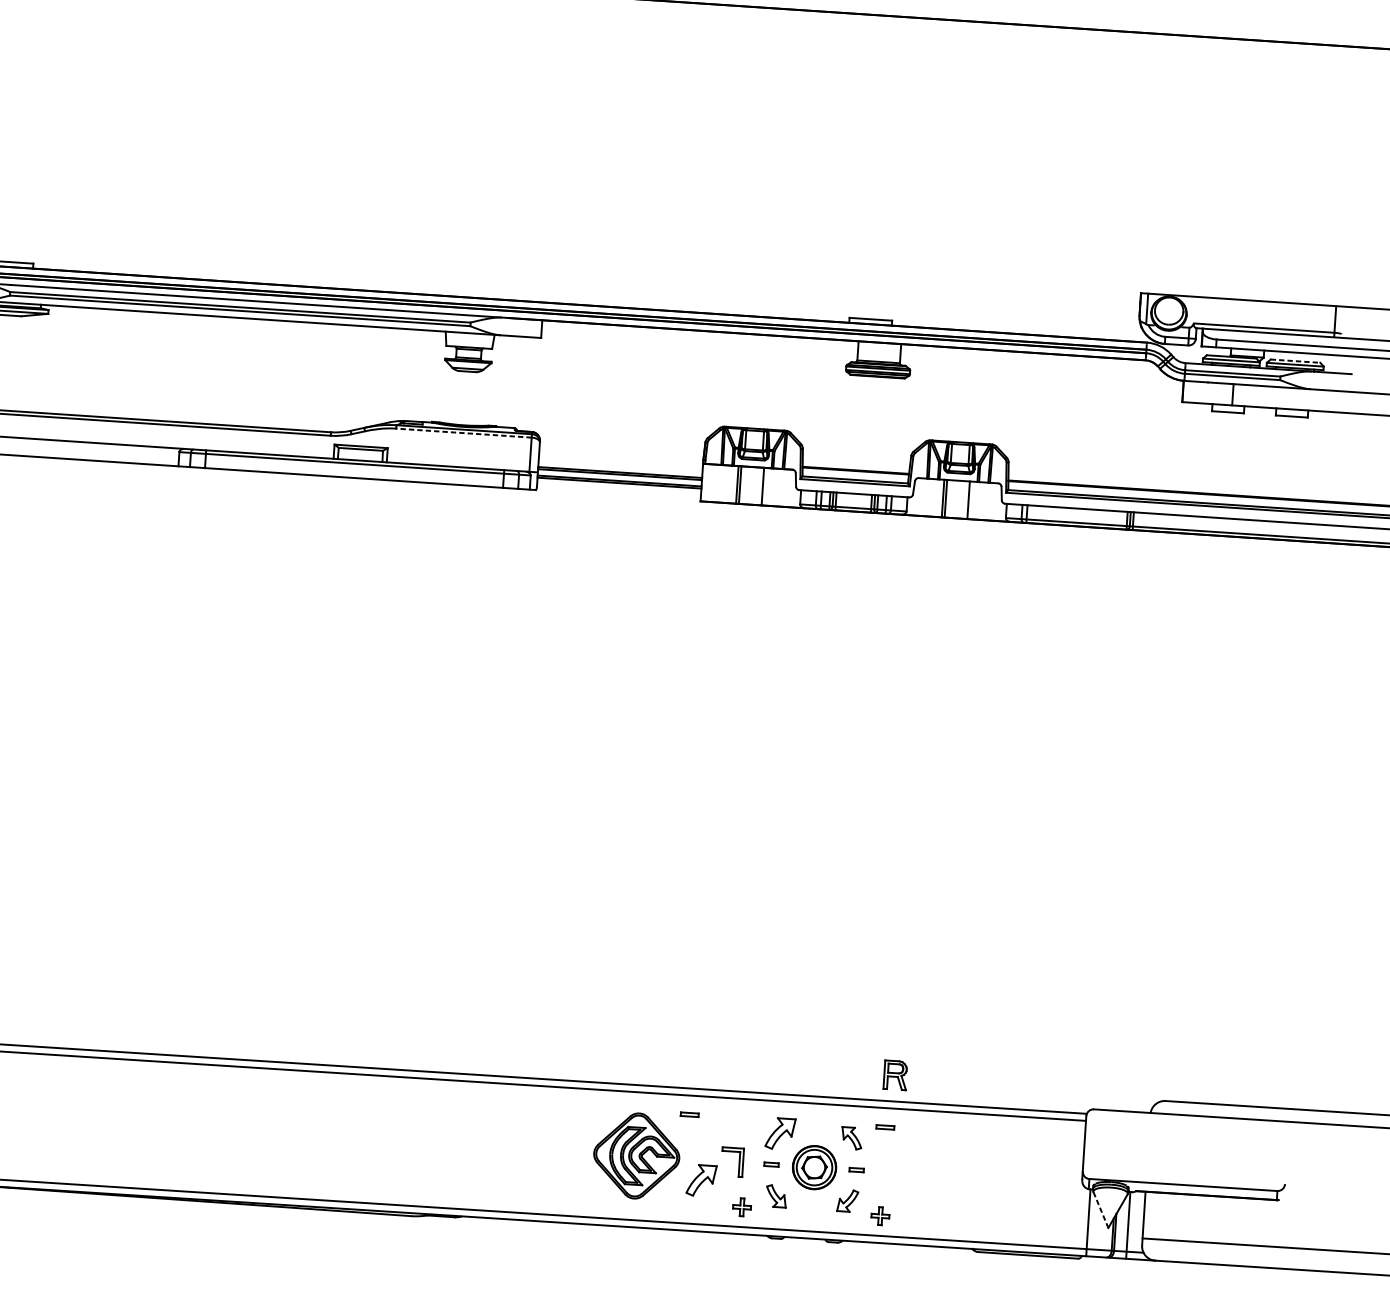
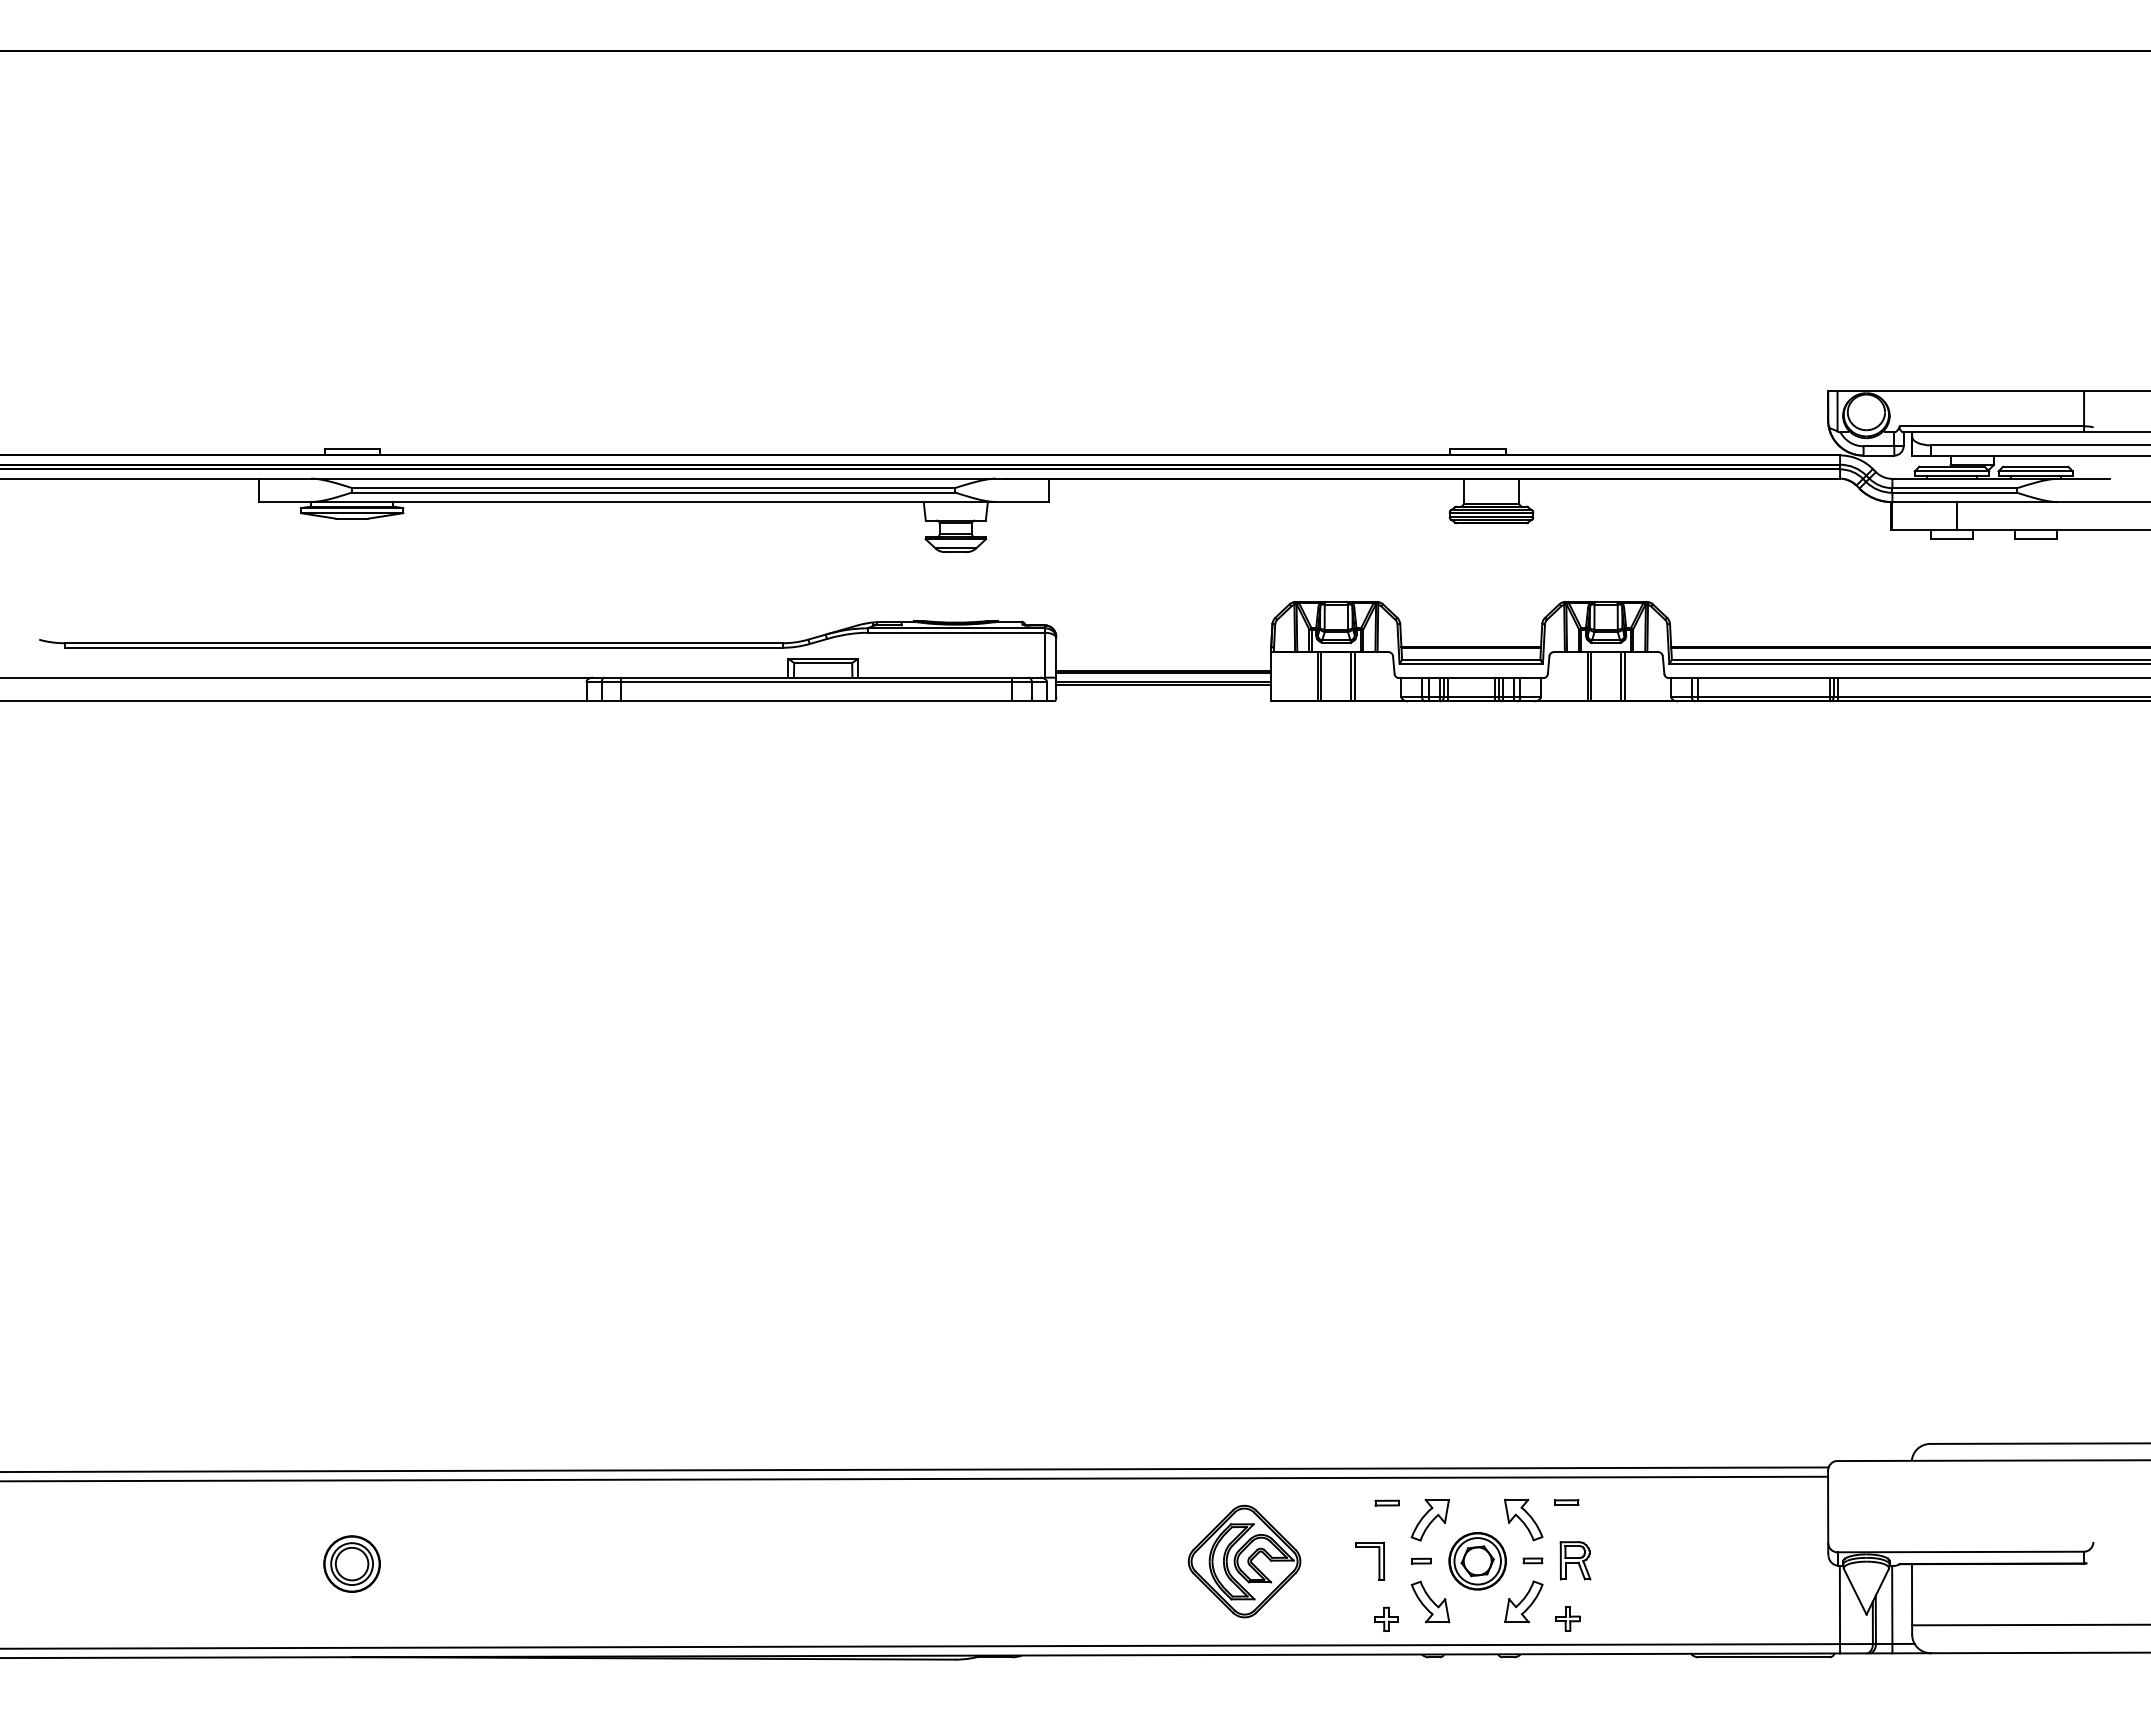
line: (1295, 360) -> (2035, 466), dashed -> solid
line: (464, 432) -> (956, 632), dashed -> solid
line: (765, 486) -> (1354, 676), added
line: (971, 500) -> (1624, 676), added
part: (895, 1075) -> (1575, 1560), moved
part: (689, 1114) -> (1386, 1502), moved
part: (851, 1138) -> (1523, 1519), size x1.43
part: (700, 1180) -> (1330, 1588), removed
part: (776, 1195) -> (1430, 1601), size x1.43
part: (847, 1200) -> (1523, 1601), size x1.43
line: (1101, 1210) -> (1855, 1592), dashed -> solid

